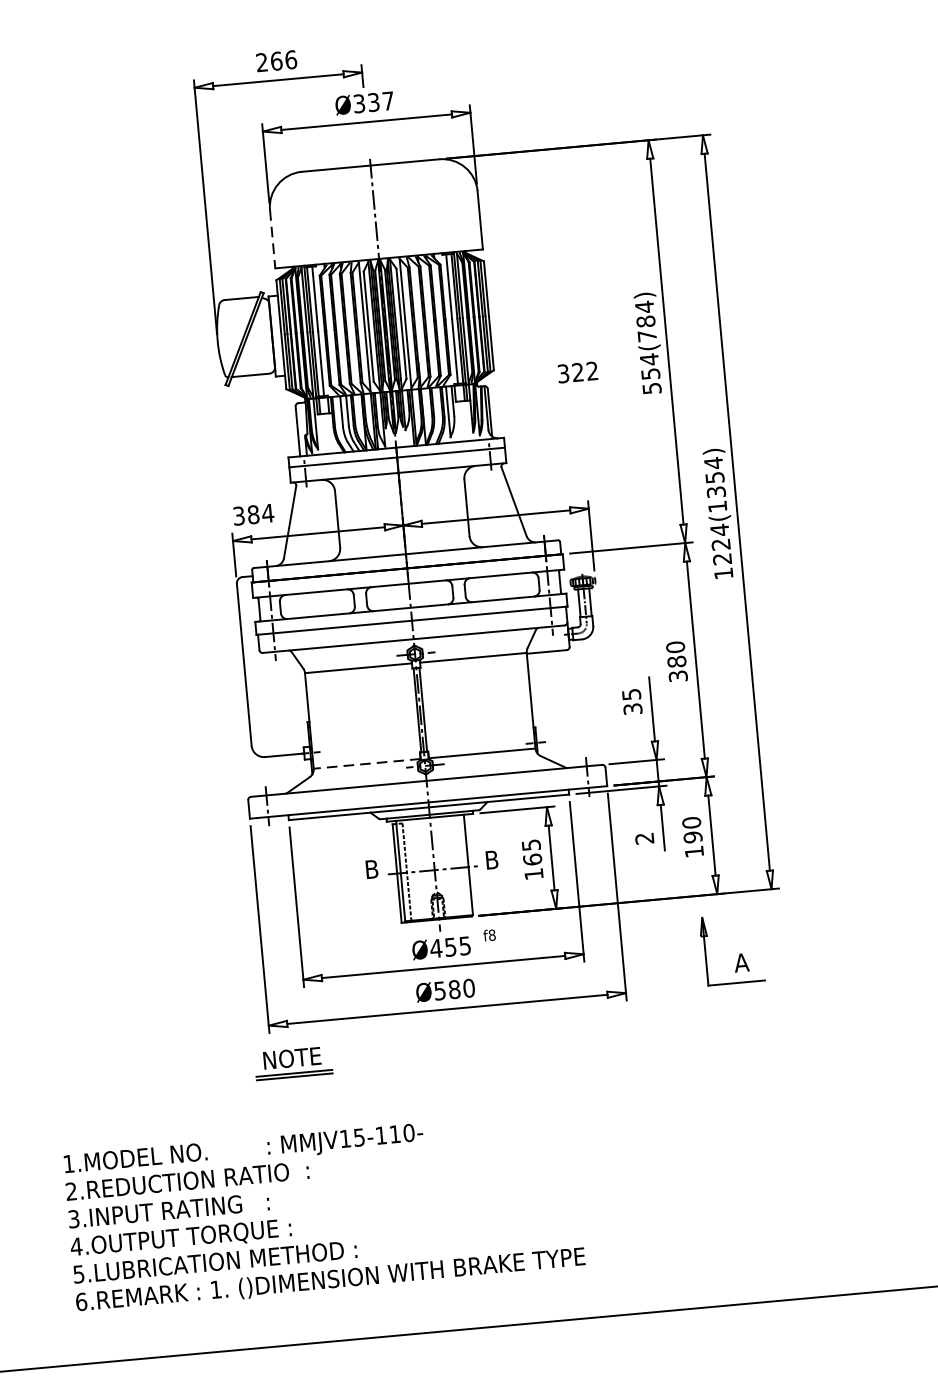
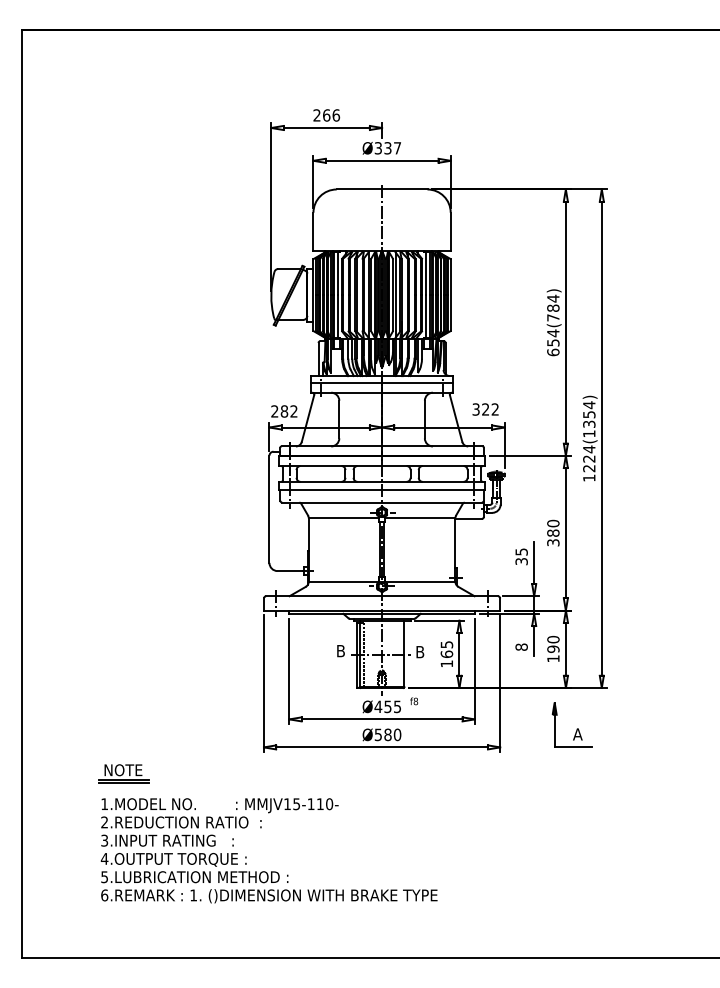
line: (272, 240) -> (313, 232), dashed -> solid
text: (577, 372) -> (485, 409), moved
text: (652, 388) -> (553, 352), 554(784) -> 654(784)
text: (253, 514) -> (284, 411), 384 -> 282
line: (366, 763) -> (343, 581), dashed -> solid
text: (644, 837) -> (521, 646), 2 -> 8
part: (292, 1063) -> (123, 773), moved
text: (323, 1211) -> (268, 850), moved

